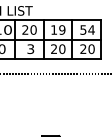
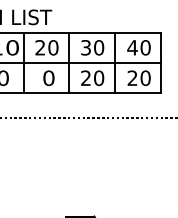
text: (58, 29) -> (92, 46), 19 -> 30
text: (87, 29) -> (139, 46), 54 -> 40
text: (30, 49) -> (48, 78), 3 -> 0

